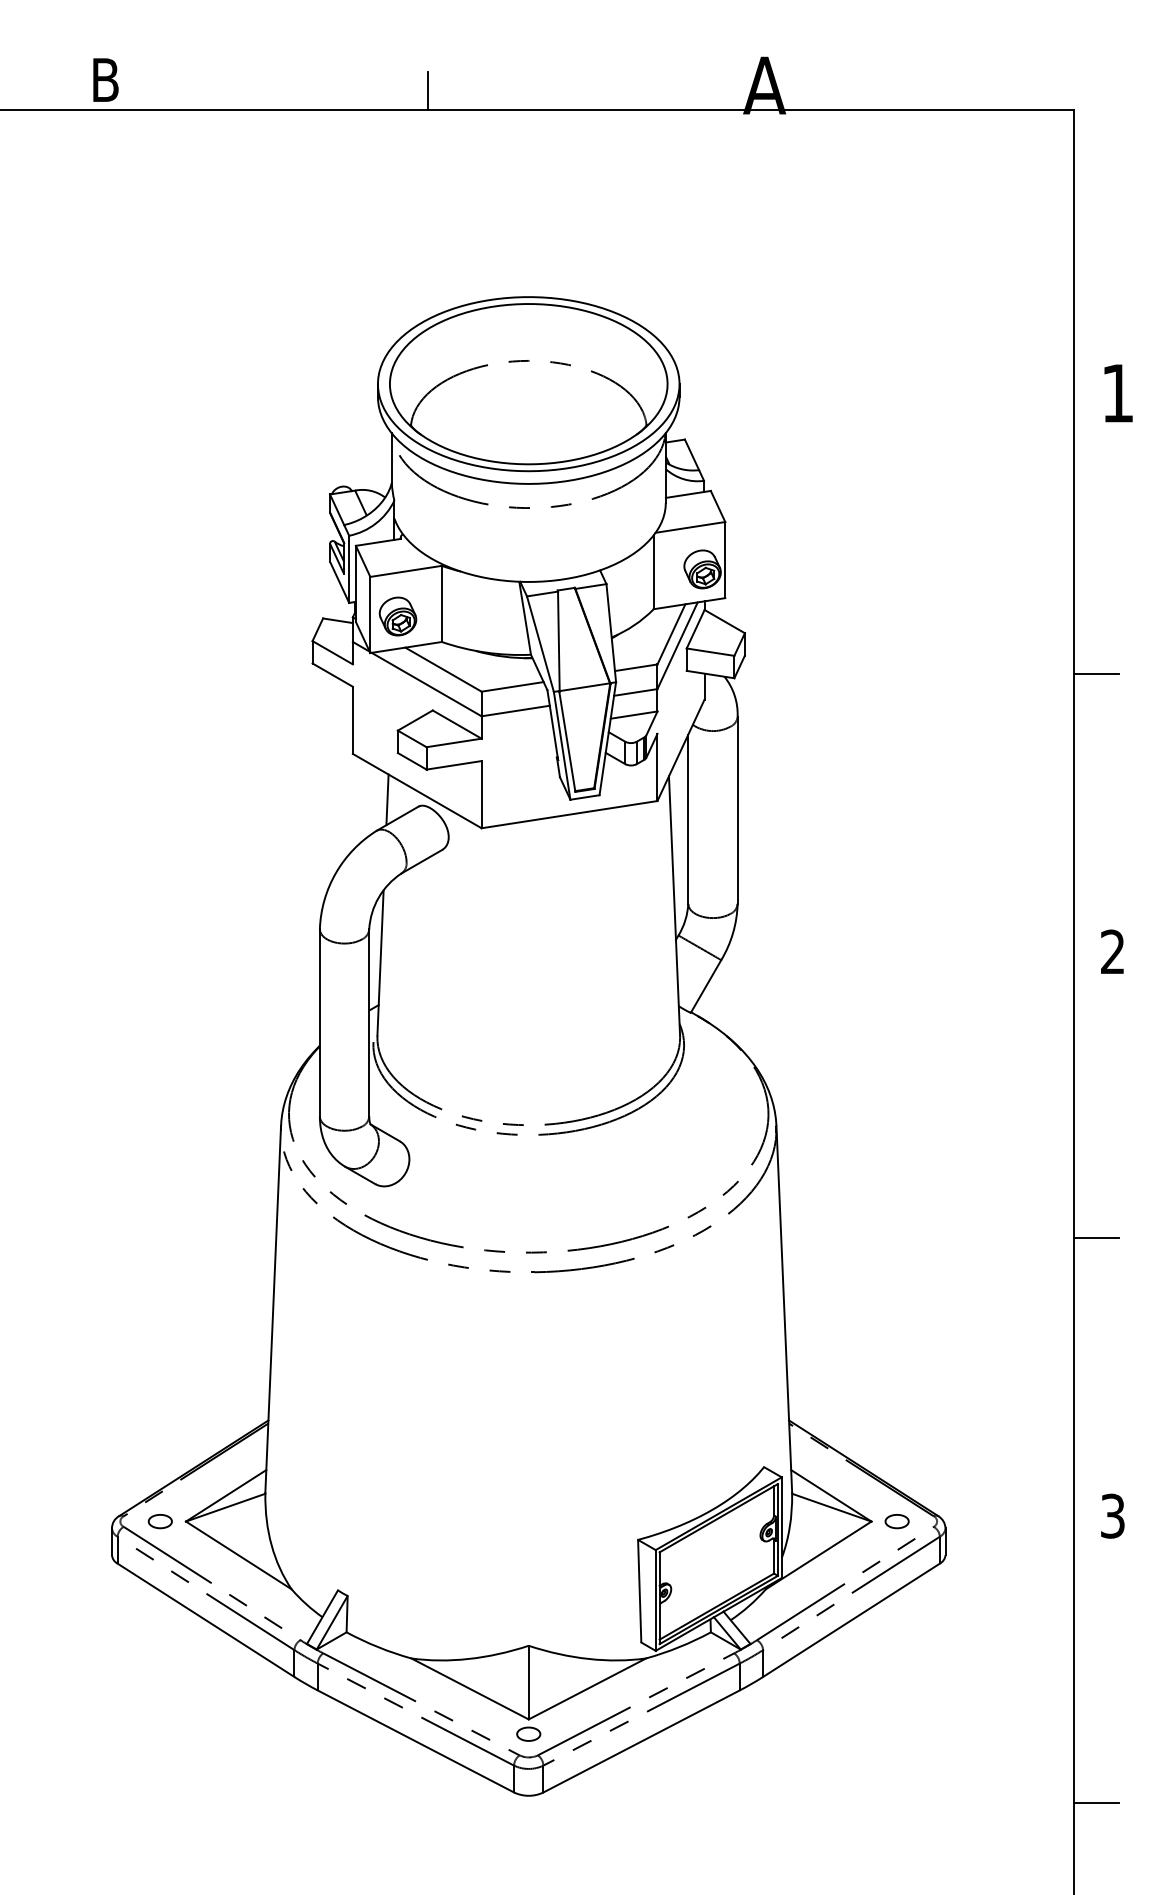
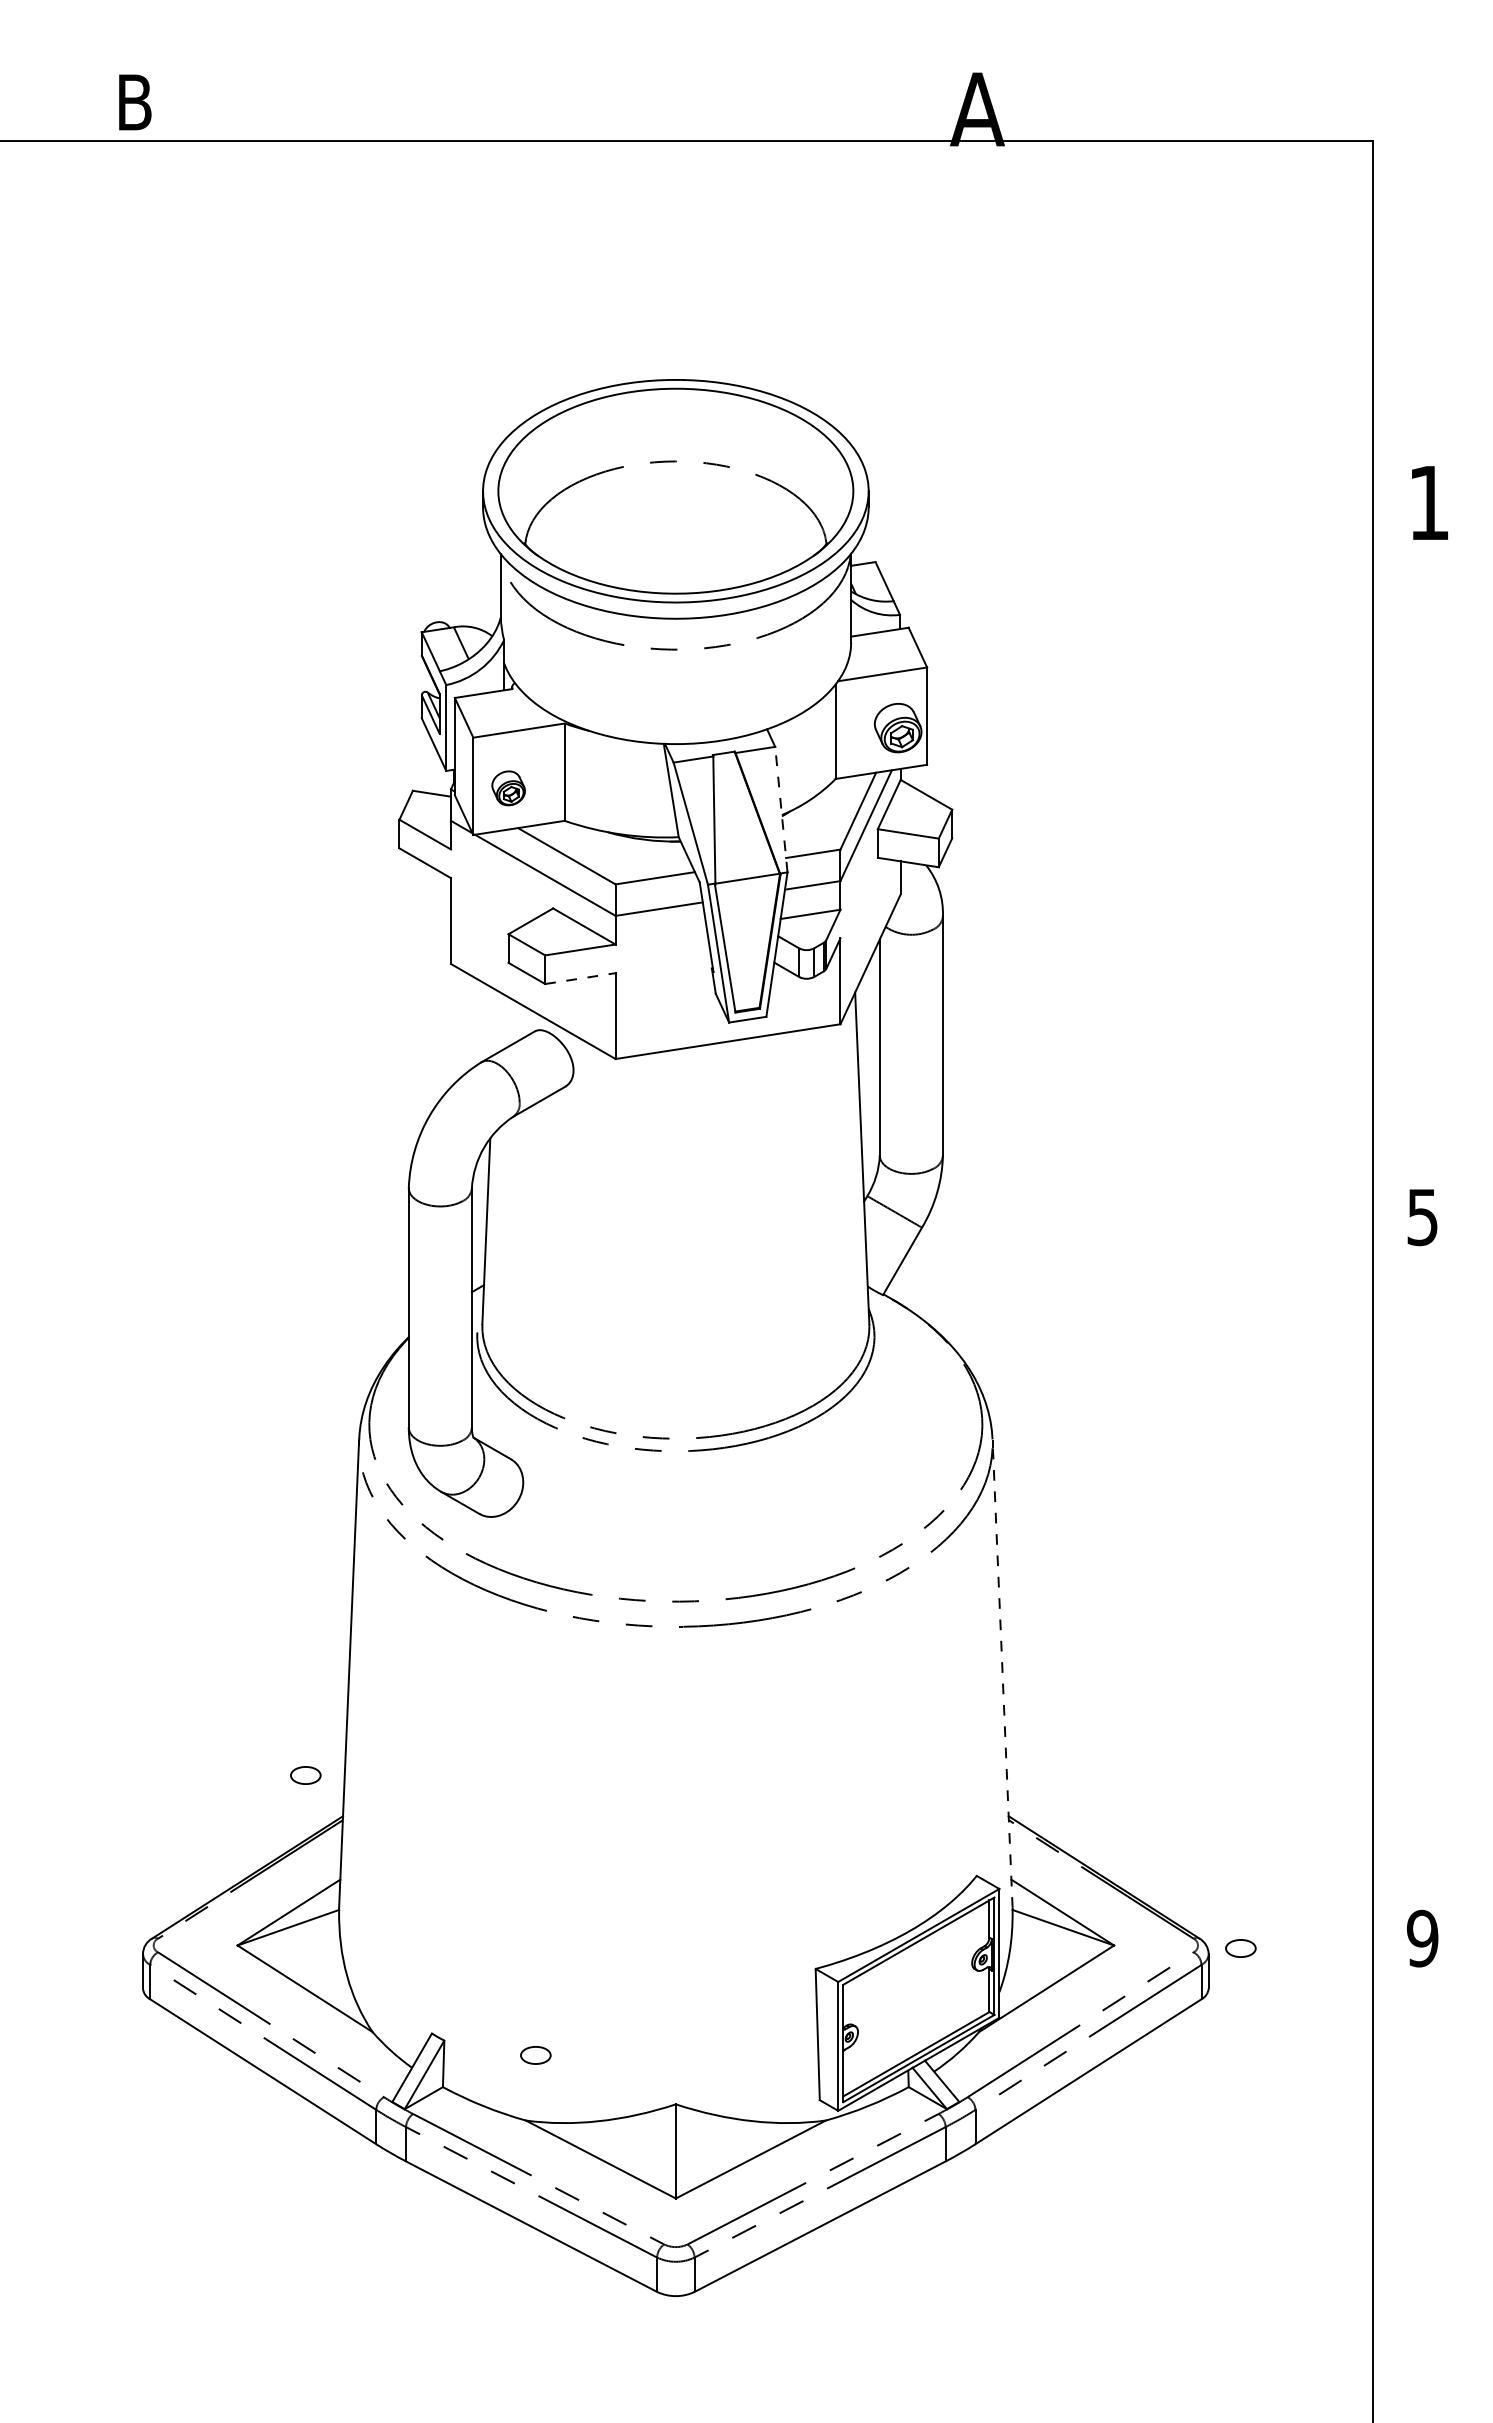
line: (427, 91) -> (546, 116), removed
part: (397, 616) -> (508, 788), size x0.7
line: (611, 633) -> (781, 809), solid -> dashed
line: (1096, 674) -> (1401, 862), removed
line: (454, 765) -> (580, 978), solid -> dashed
line: (386, 799) -> (494, 1022), removed
text: (1112, 952) -> (1422, 1217), 2 -> 5
line: (1096, 1238) -> (1401, 1583), removed
line: (784, 1308) -> (1002, 1673), solid -> dashed
text: (1112, 1516) -> (1422, 1938), 3 -> 9
part: (160, 1521) -> (305, 1775), moved
part: (896, 1521) -> (1240, 1948), moved
part: (528, 1734) -> (535, 2055), moved
line: (1096, 1802) -> (1401, 2304), removed

